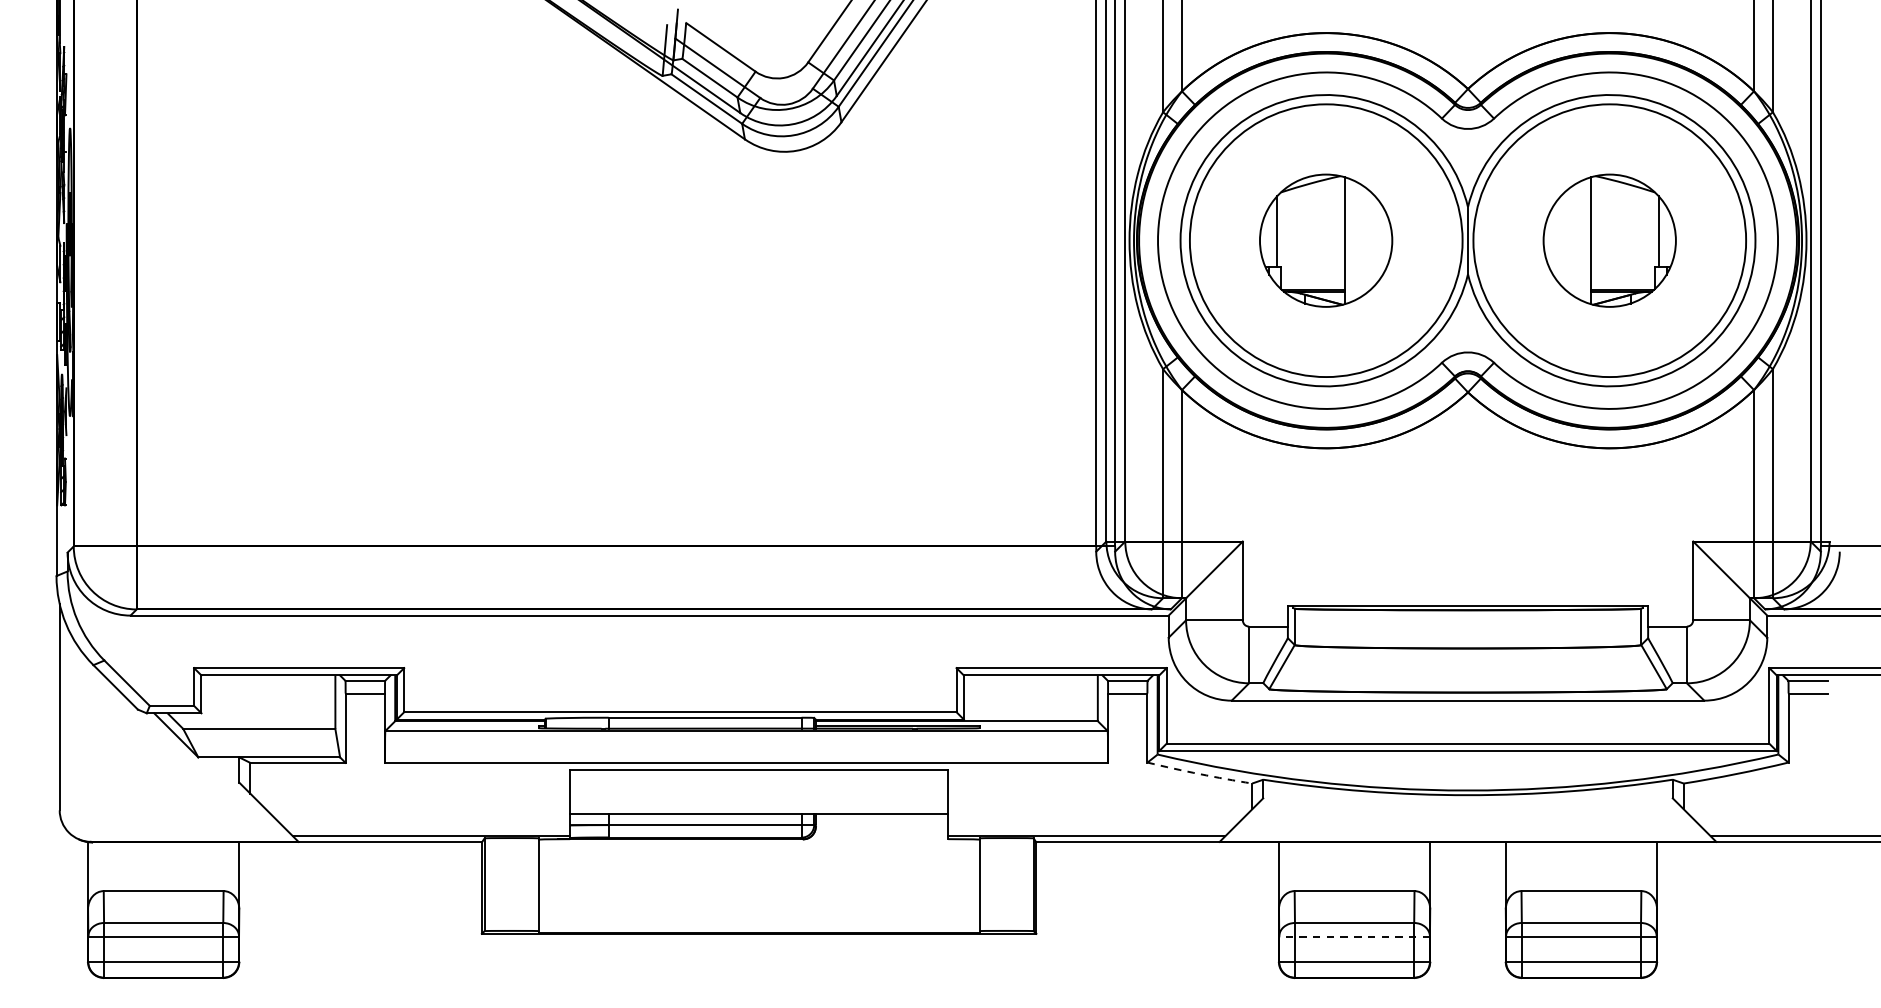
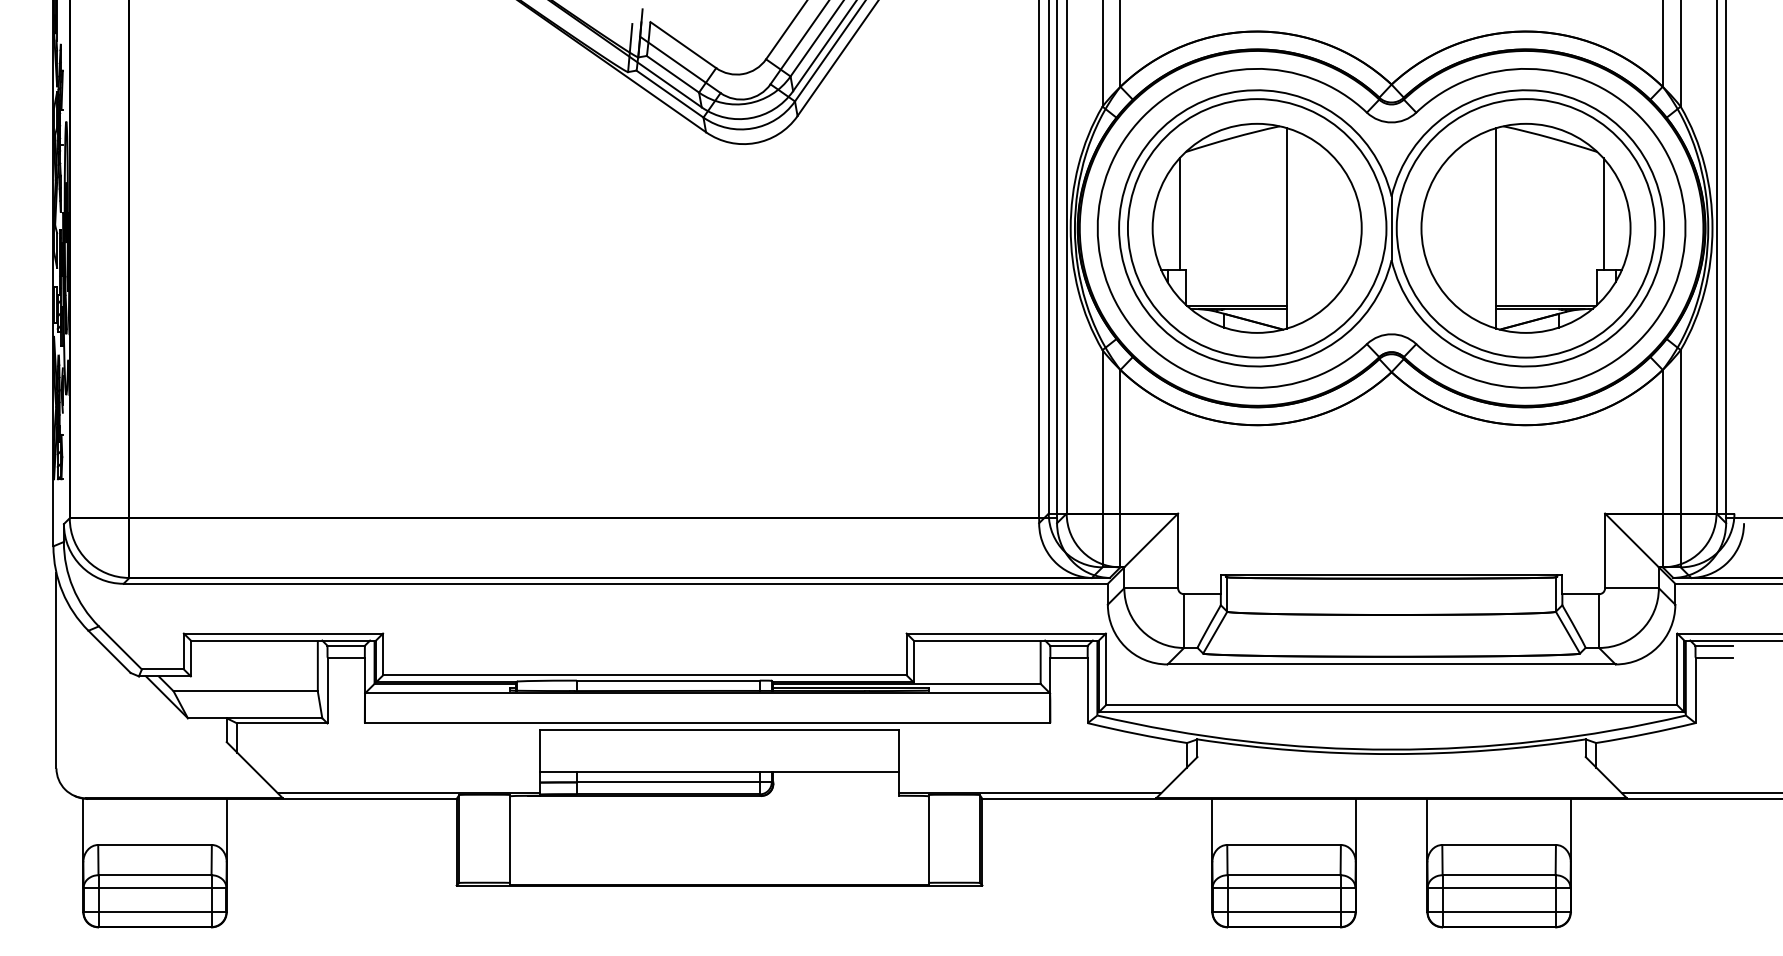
part: (1325, 240) -> (1256, 228), size x1.67
part: (1609, 240) -> (1525, 228), size x1.67
arc: (1199, 774) -> (1137, 734), dashed -> solid
line: (1353, 936) -> (1283, 888), dashed -> solid

